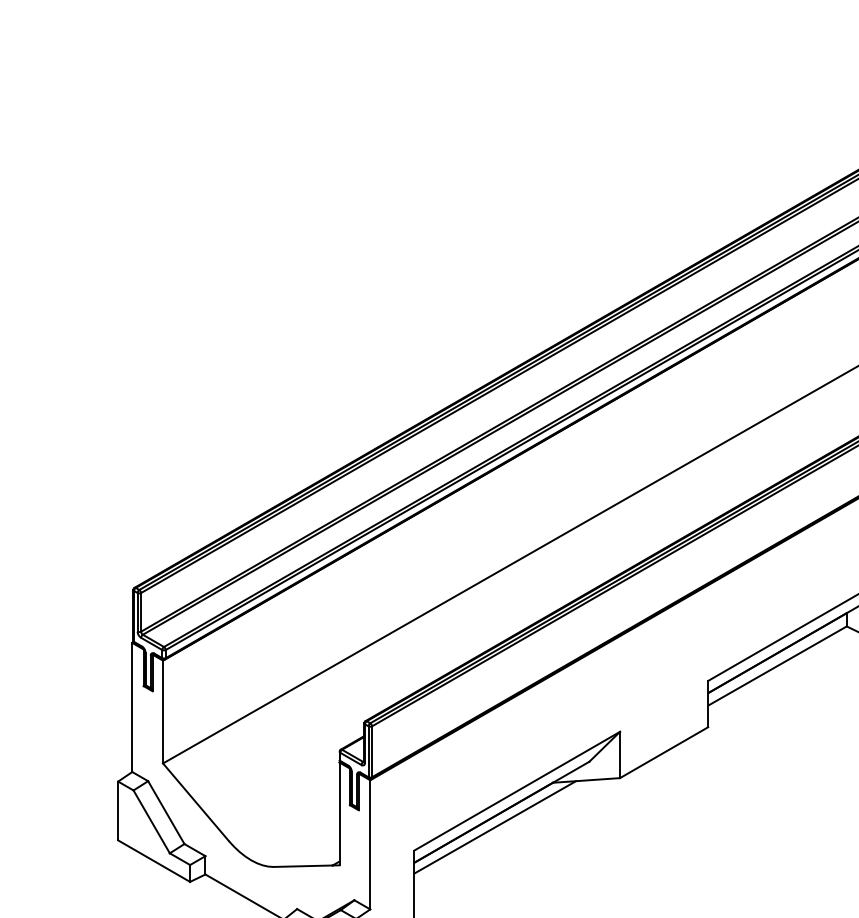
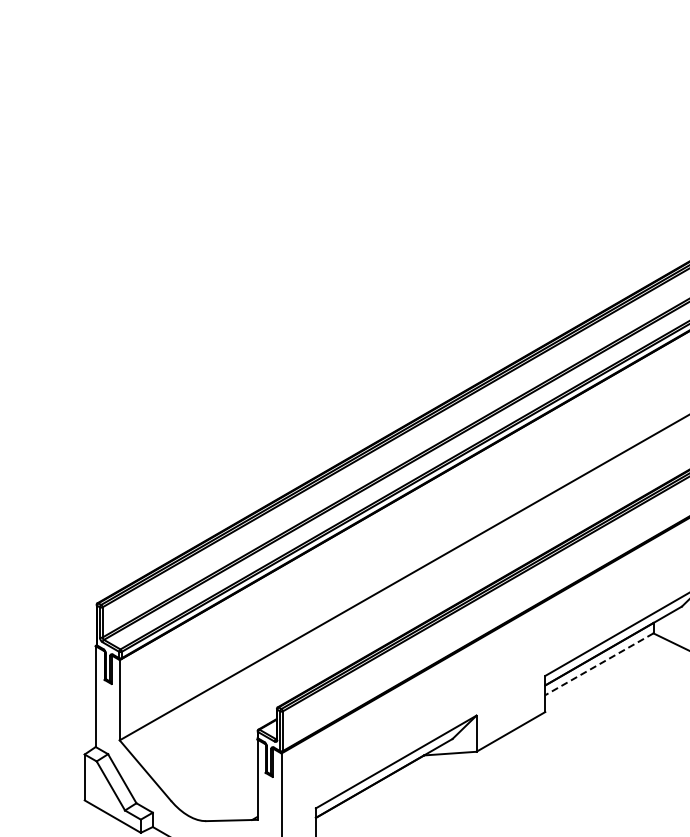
line: (776, 666) -> (598, 664), solid -> dashed
line: (494, 827) -> (378, 790), removed

